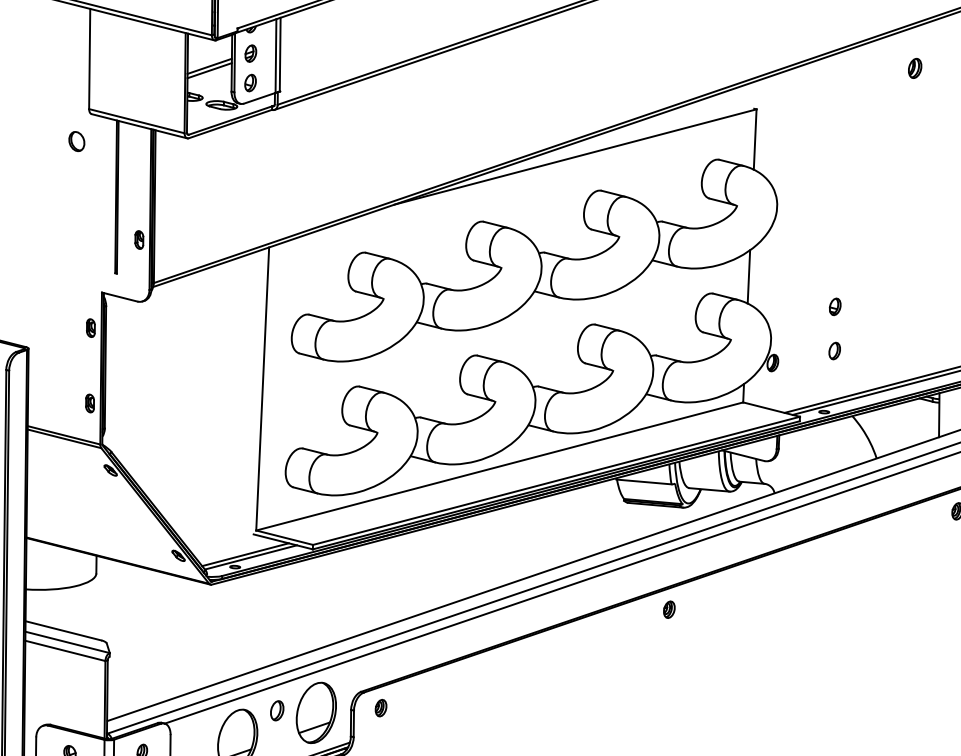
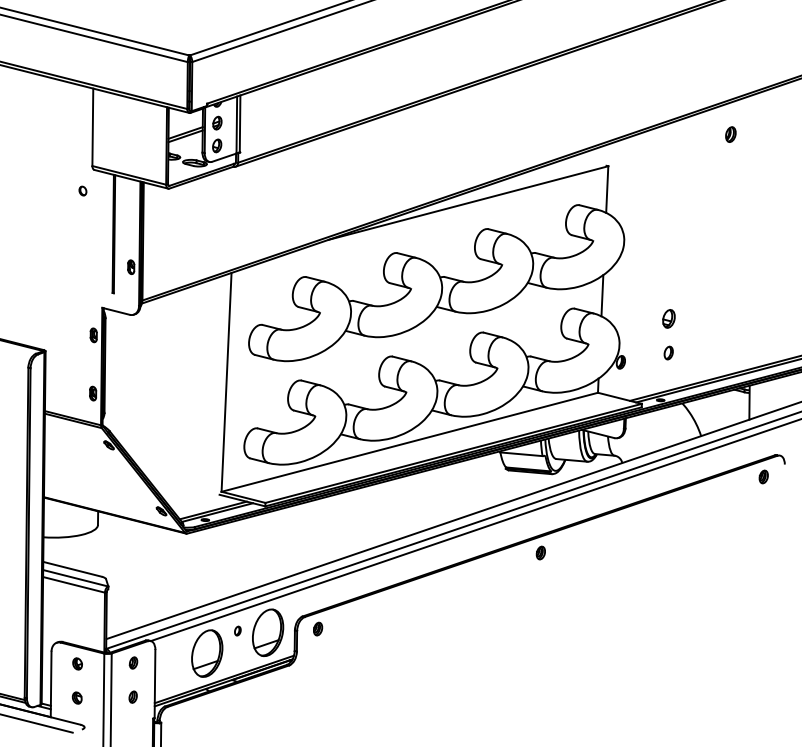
part: (76, 140) -> (82, 190), size x0.6
part: (835, 306) -> (669, 318), size x1.4
part: (276, 709) -> (237, 630), size x0.6

